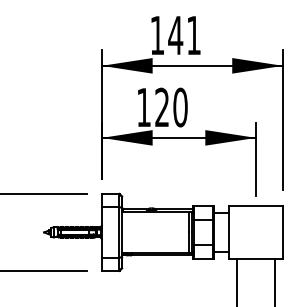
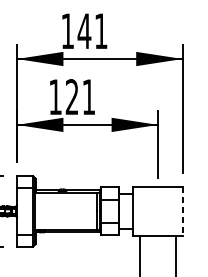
text: (180, 107) -> (88, 97), 120 -> 121
line: (283, 232) -> (183, 211), solid -> dashed

